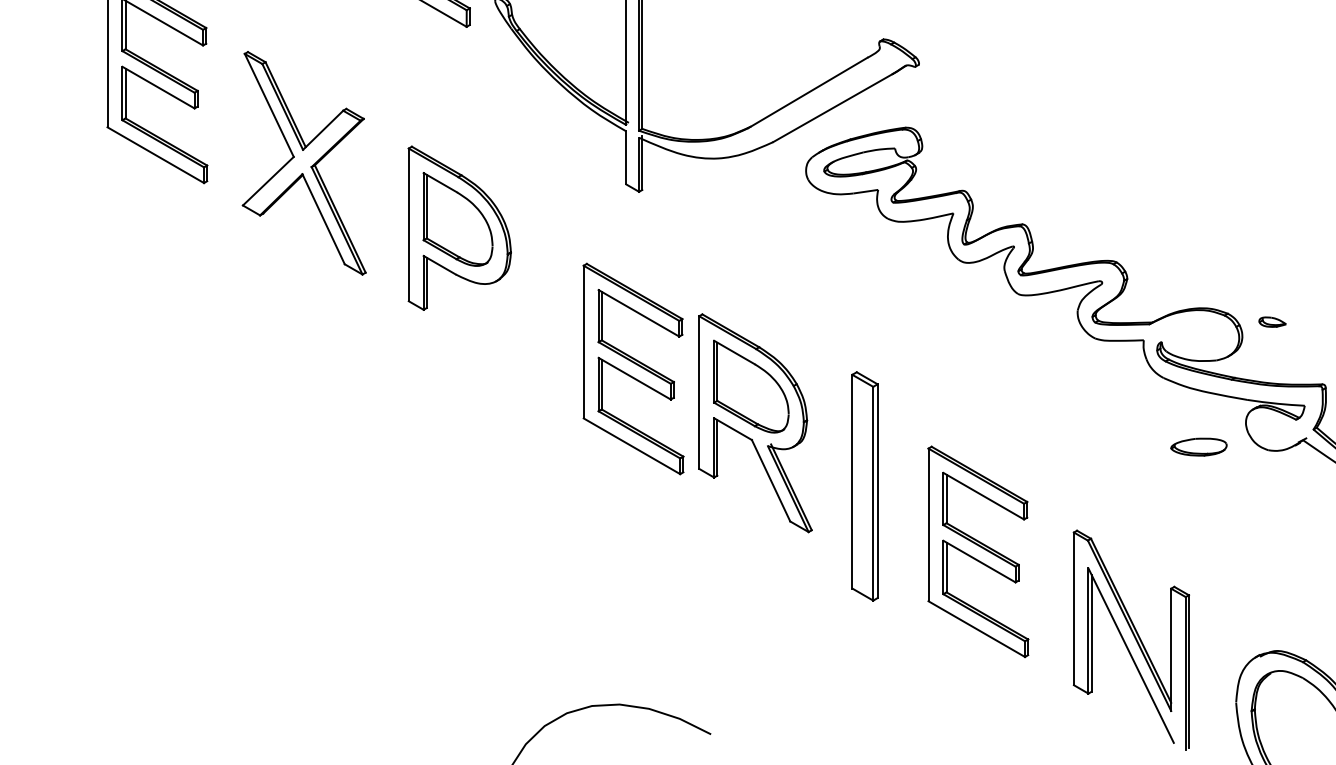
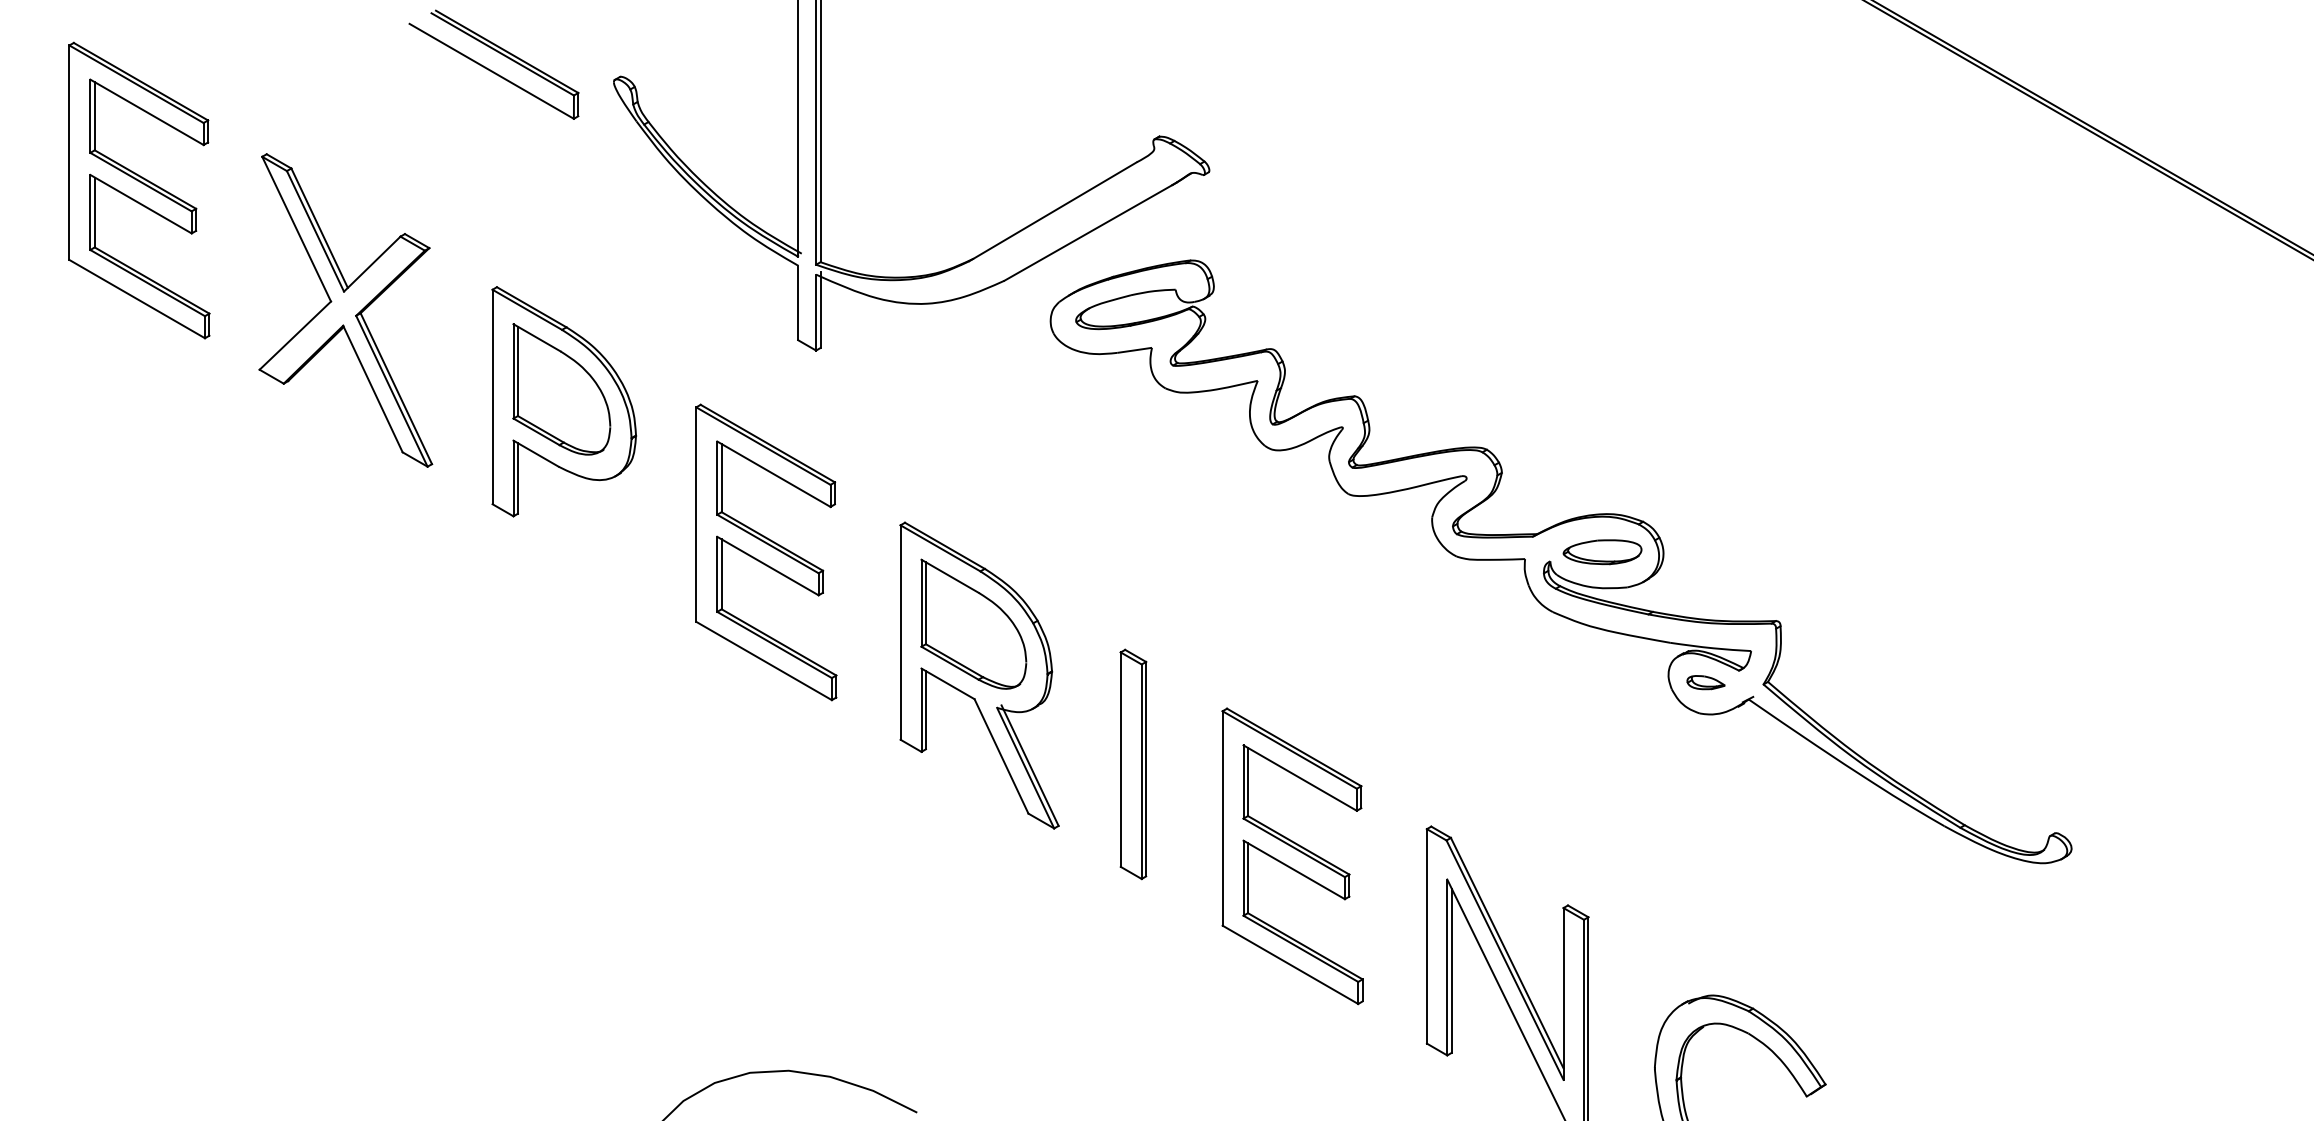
part: (1272, 322) -> (1705, 682), moved
part: (633, 369) -> (766, 552), moved
part: (1198, 447) -> (1602, 552), moved
part: (865, 486) -> (1133, 764), size x0.71

